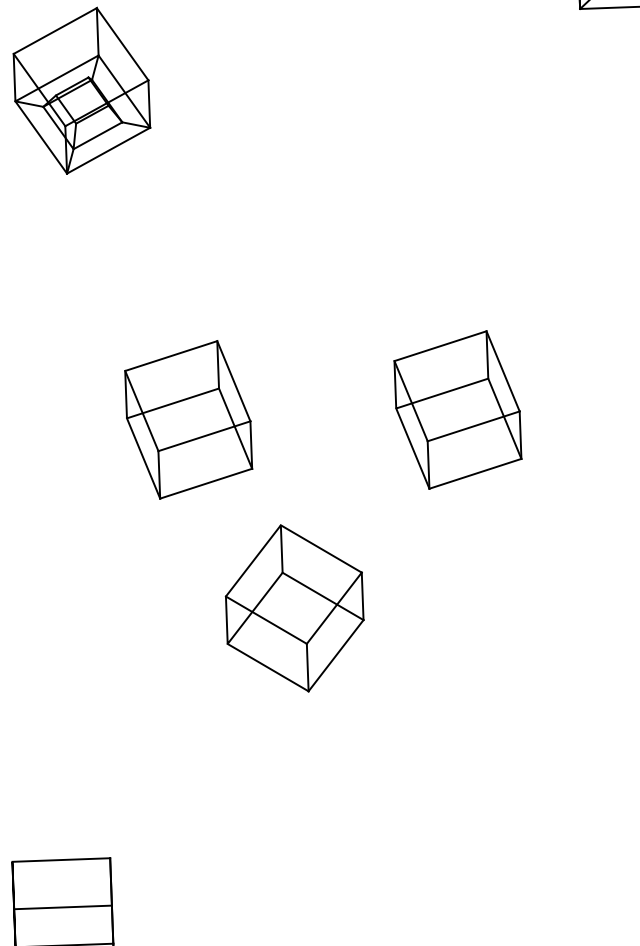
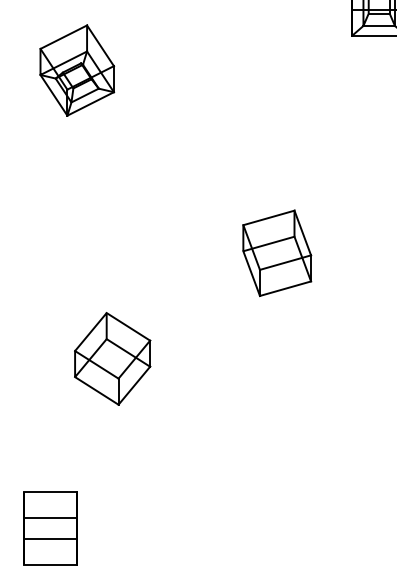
part: (189, 418) -> (129, 252), removed
part: (294, 607) -> (112, 358), moved

